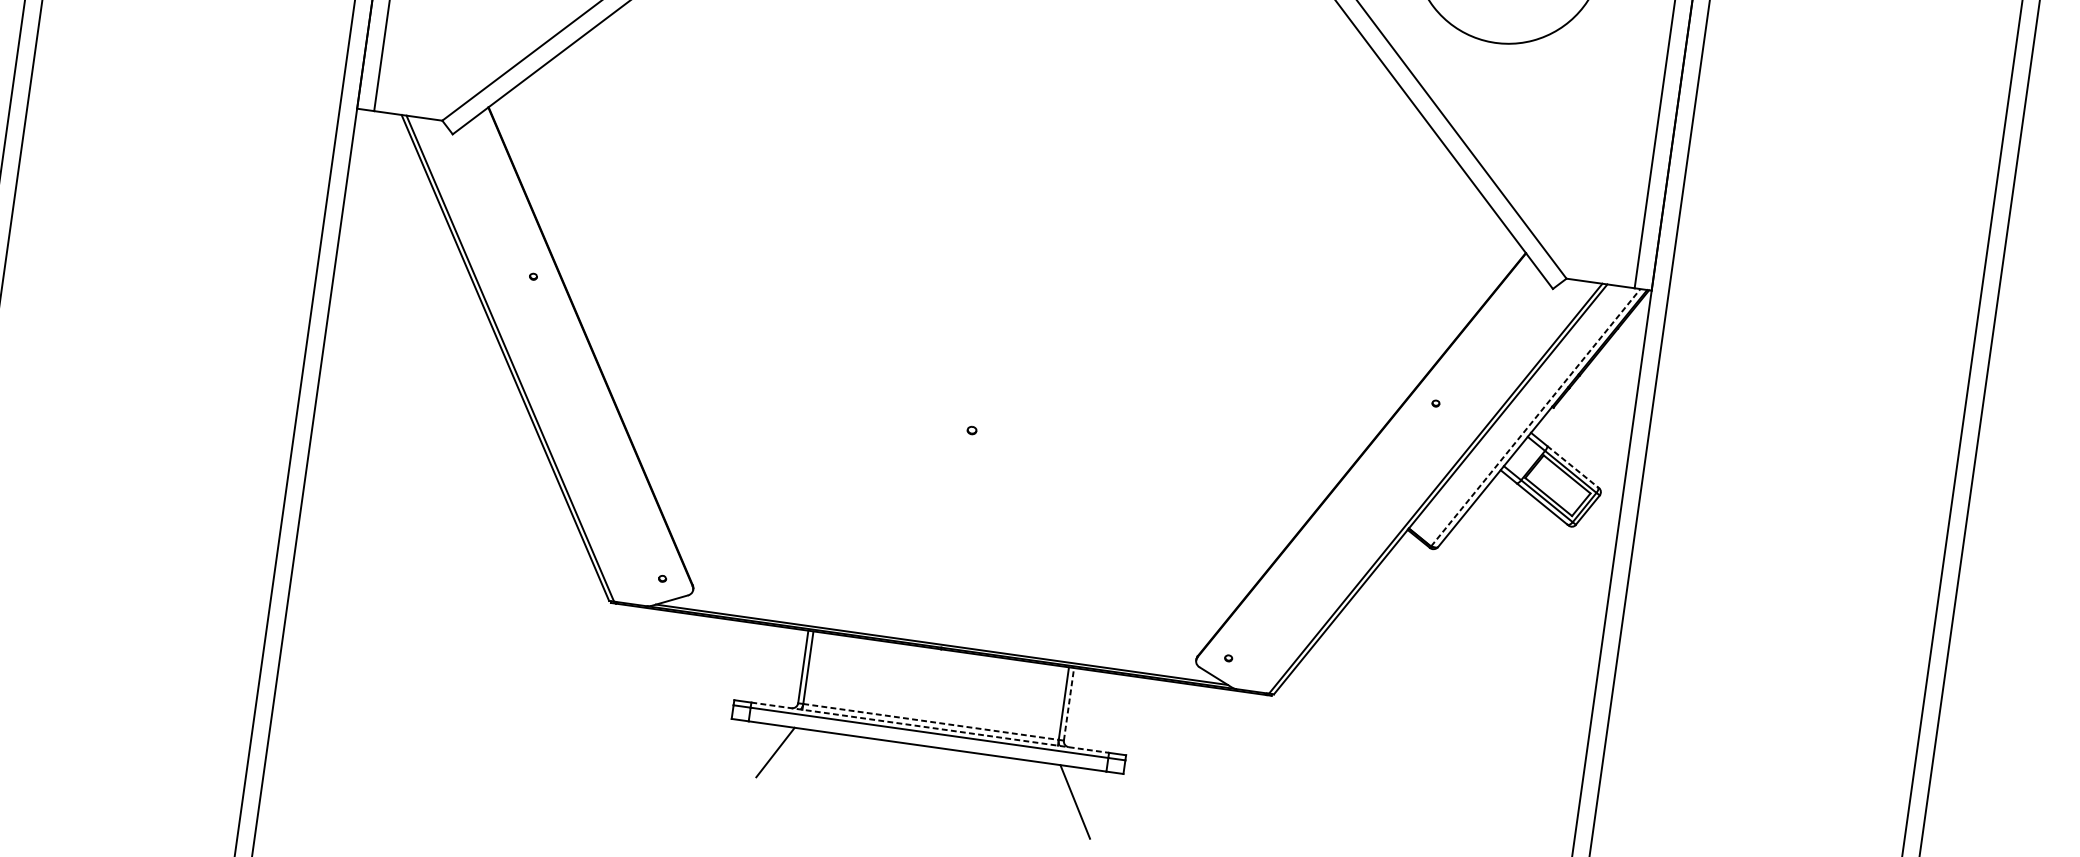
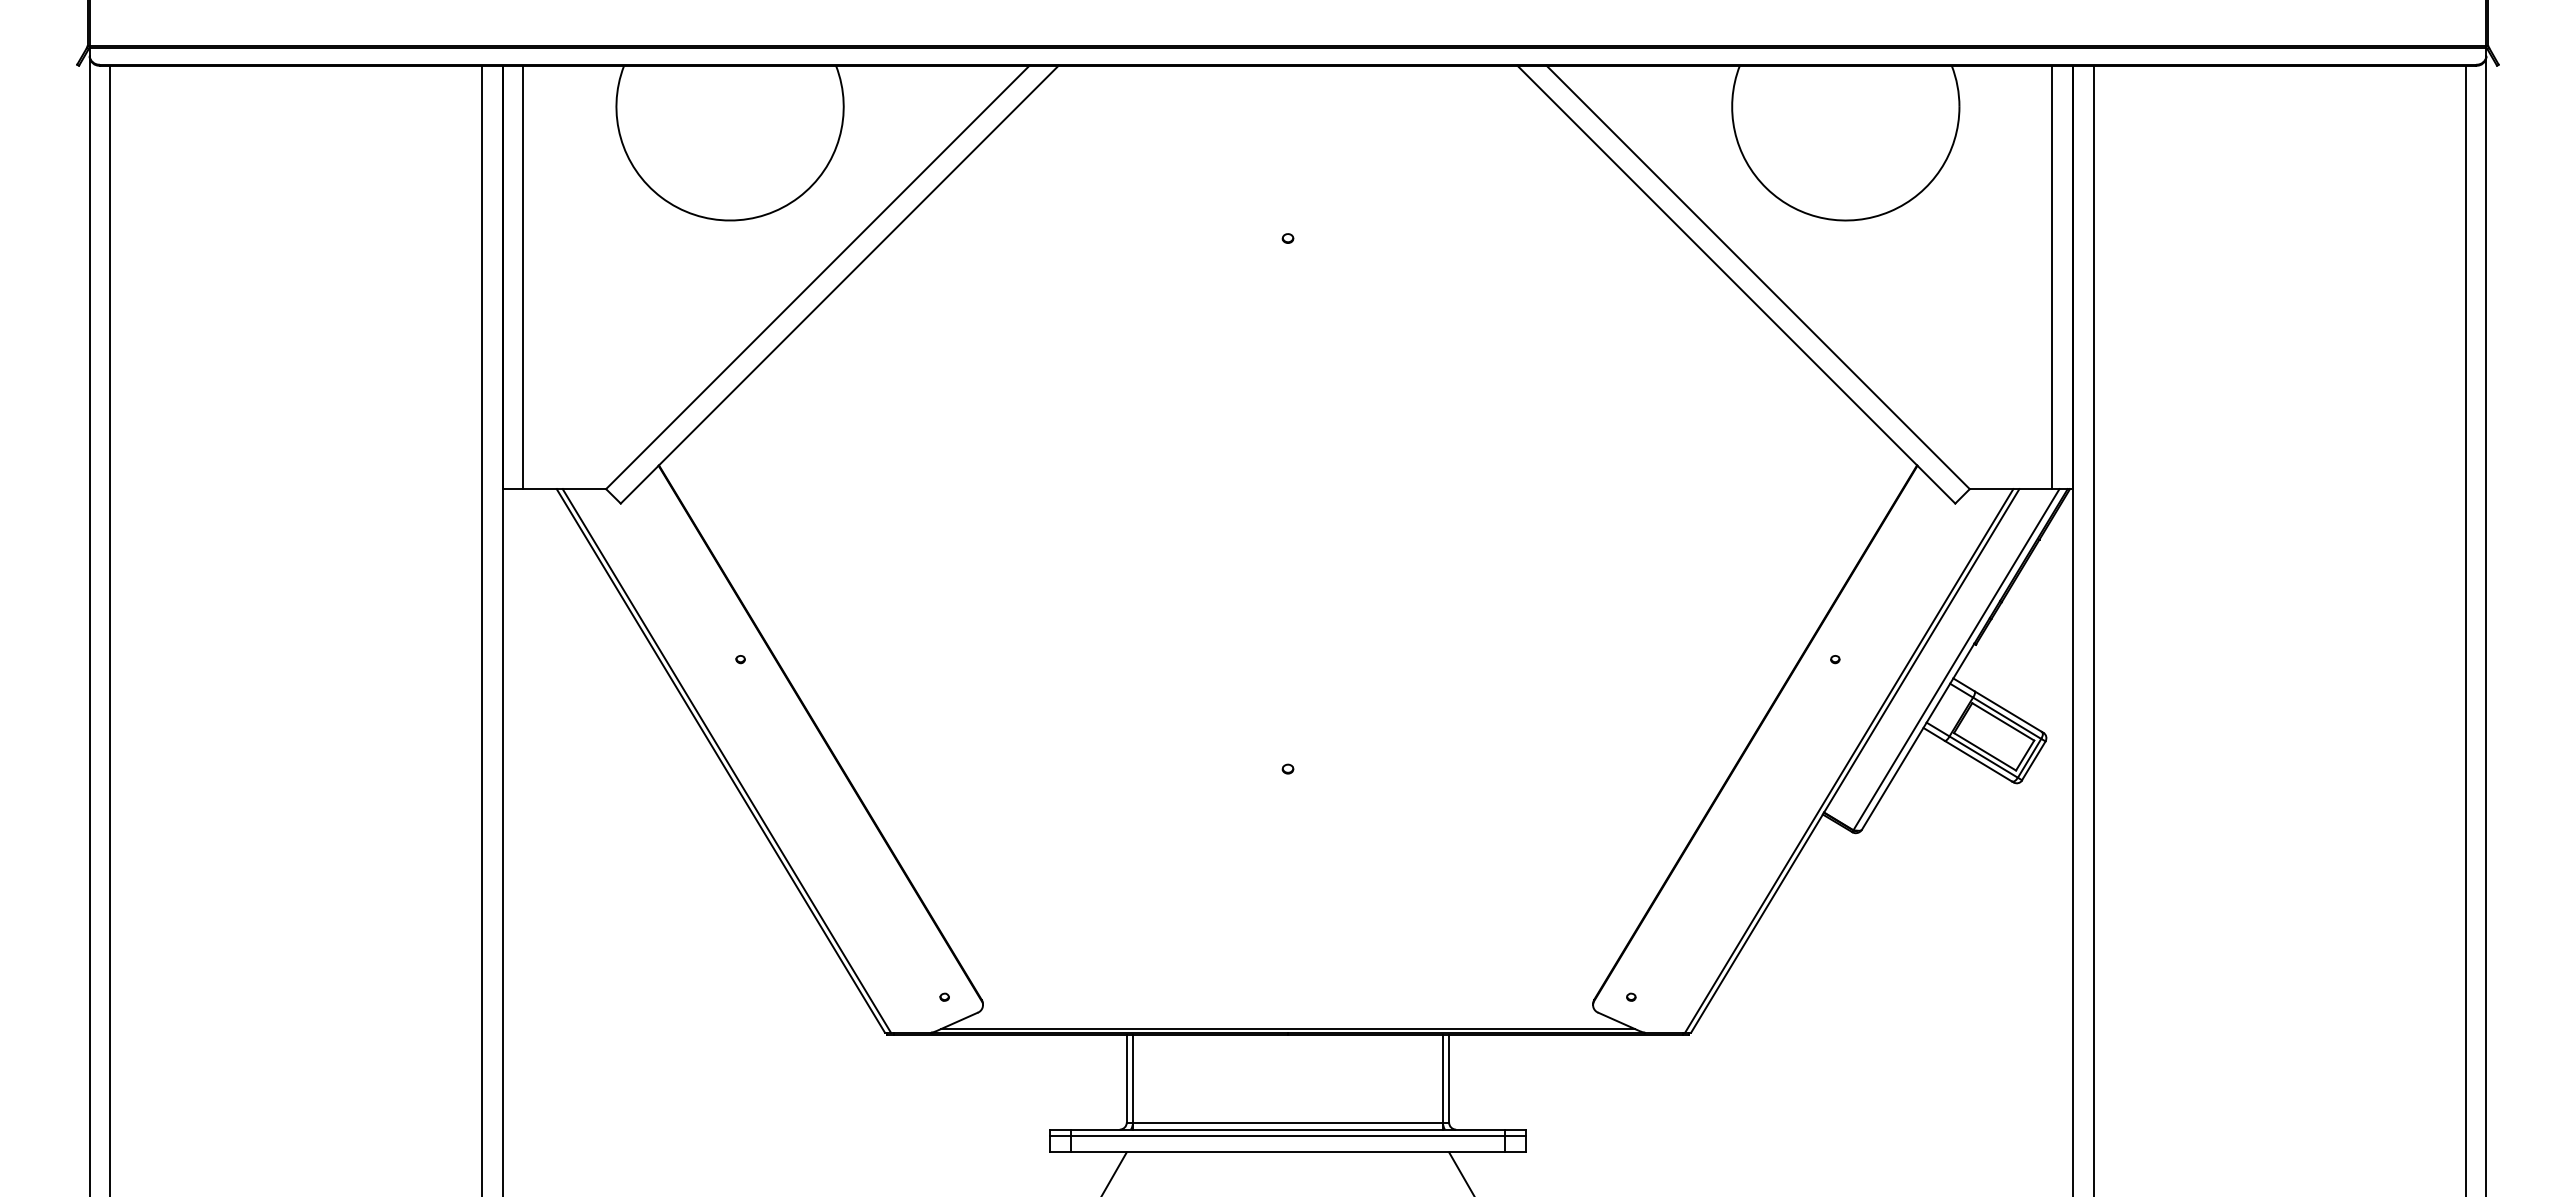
line: (1535, 417) -> (1956, 659), dashed -> solid
line: (1572, 466) -> (2008, 711), dashed -> solid
line: (1069, 704) -> (1449, 1078), dashed -> solid
line: (930, 721) -> (1287, 1122), dashed -> solid
line: (929, 727) -> (1287, 1129), dashed -> solid

